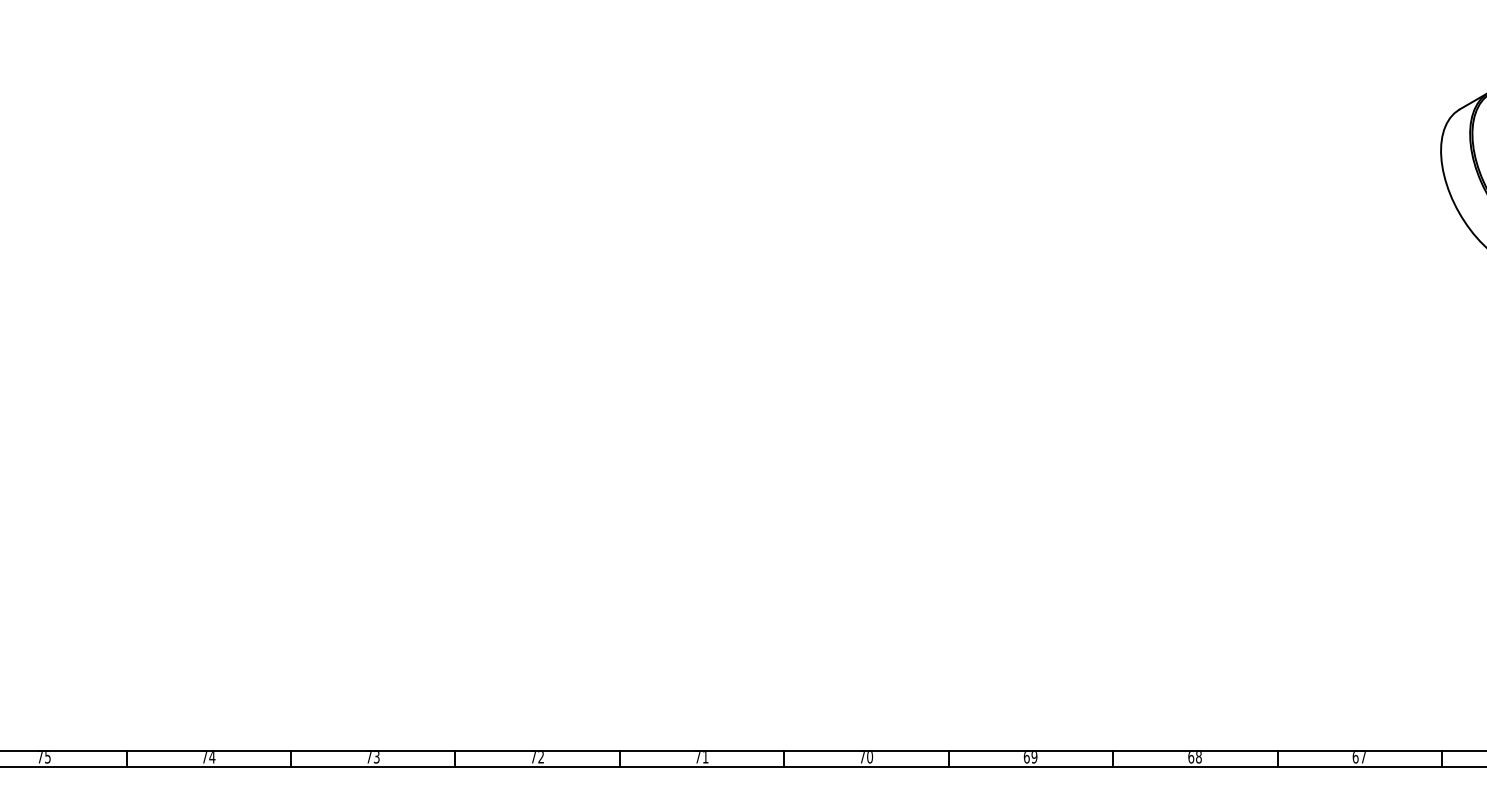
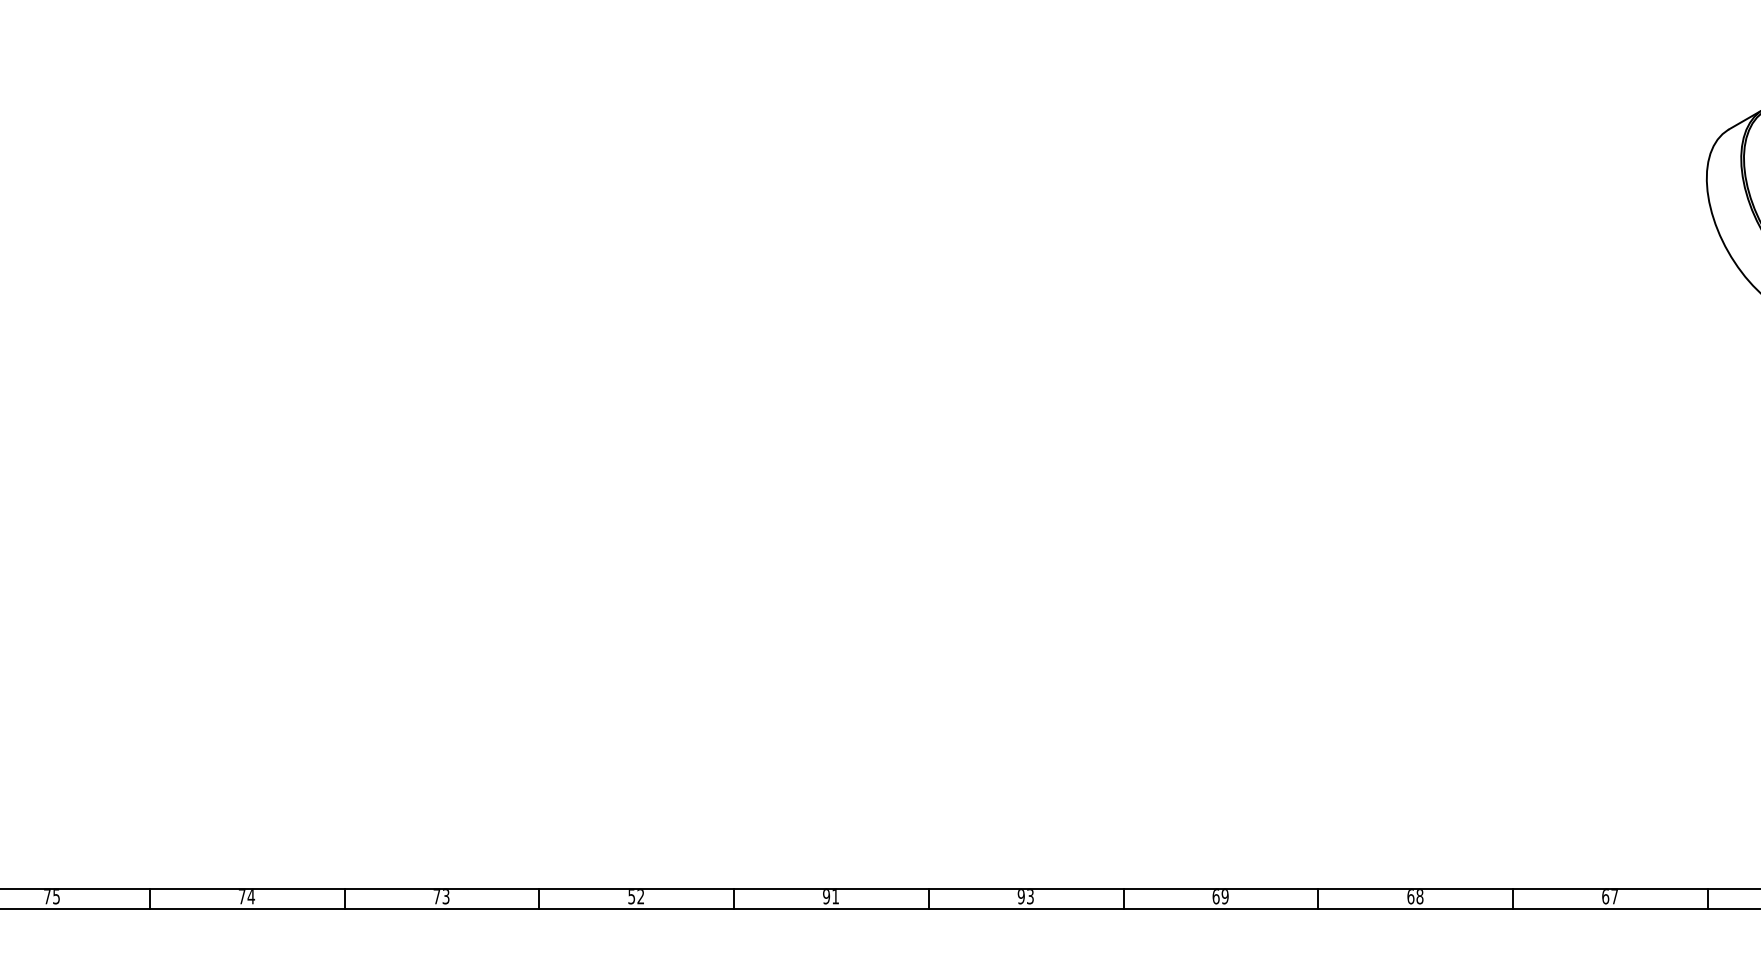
text: (533, 757) -> (631, 897), 72 -> 52
text: (697, 757) -> (826, 897), 71 -> 91
text: (866, 757) -> (1026, 897), 70 -> 93

